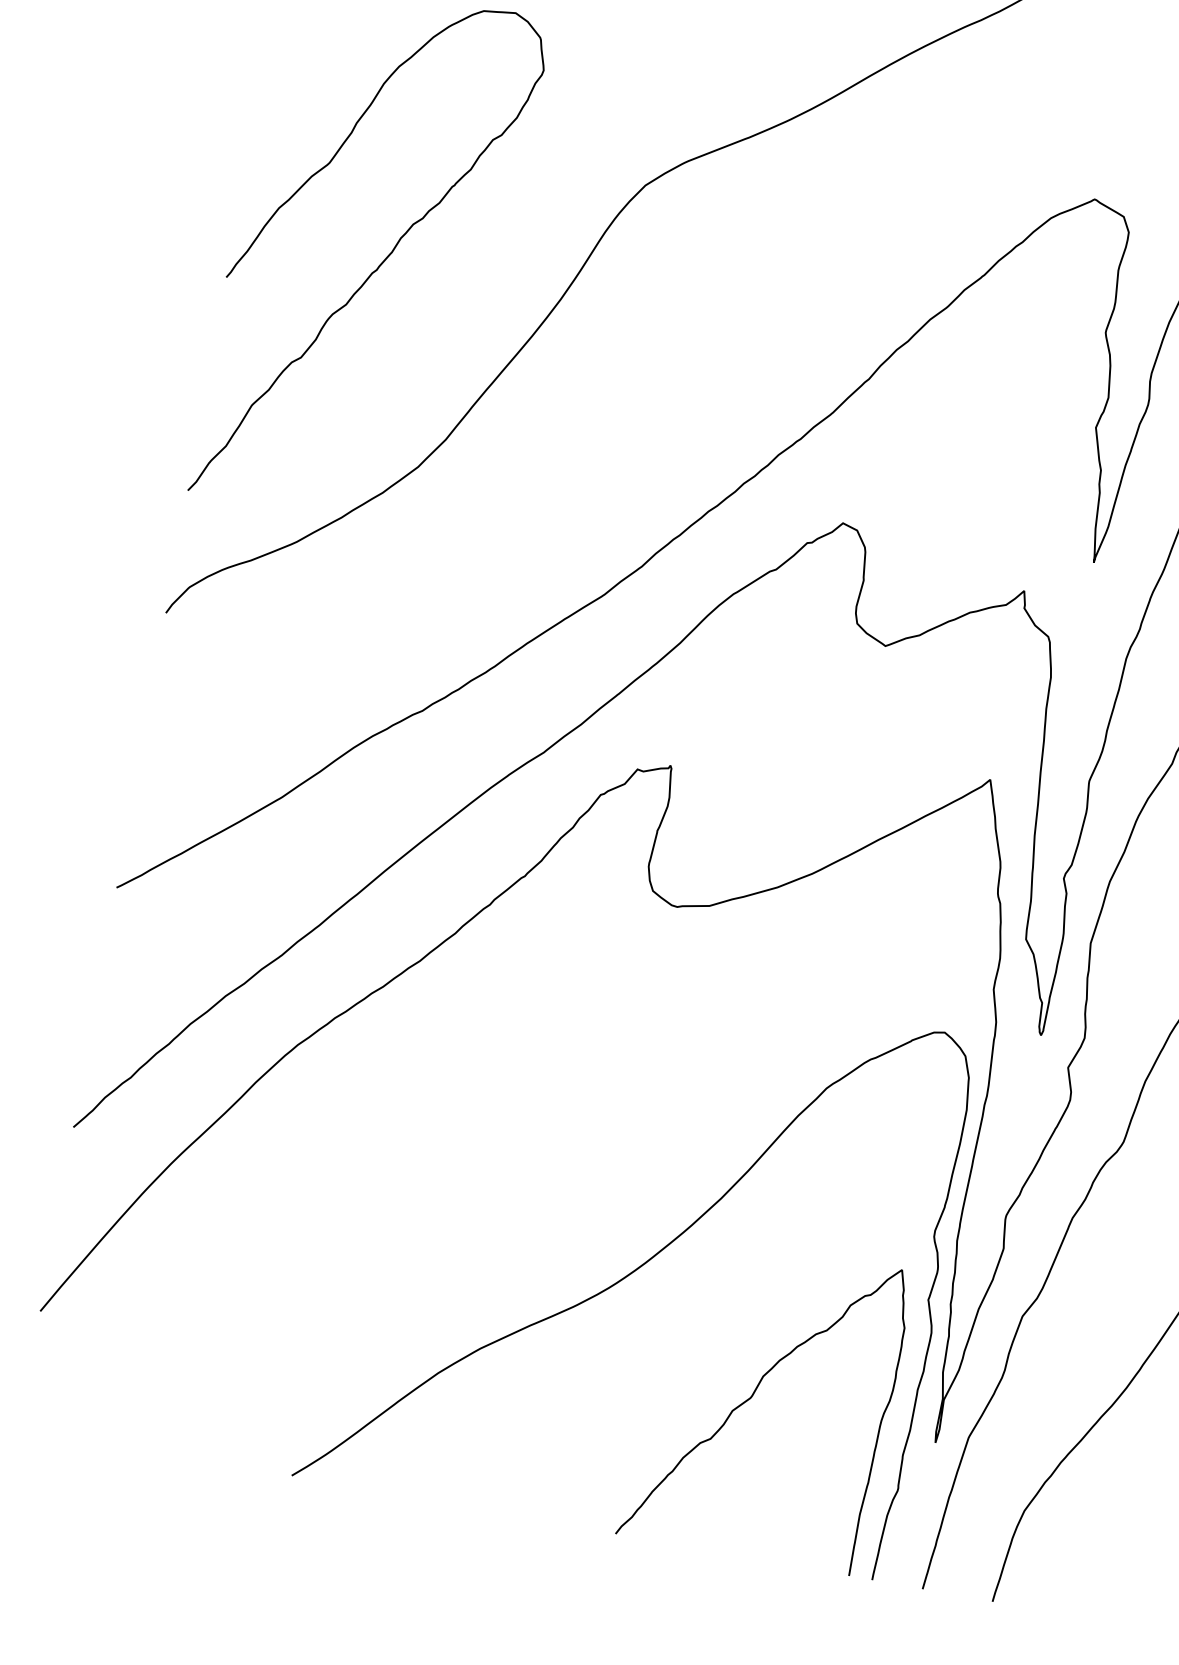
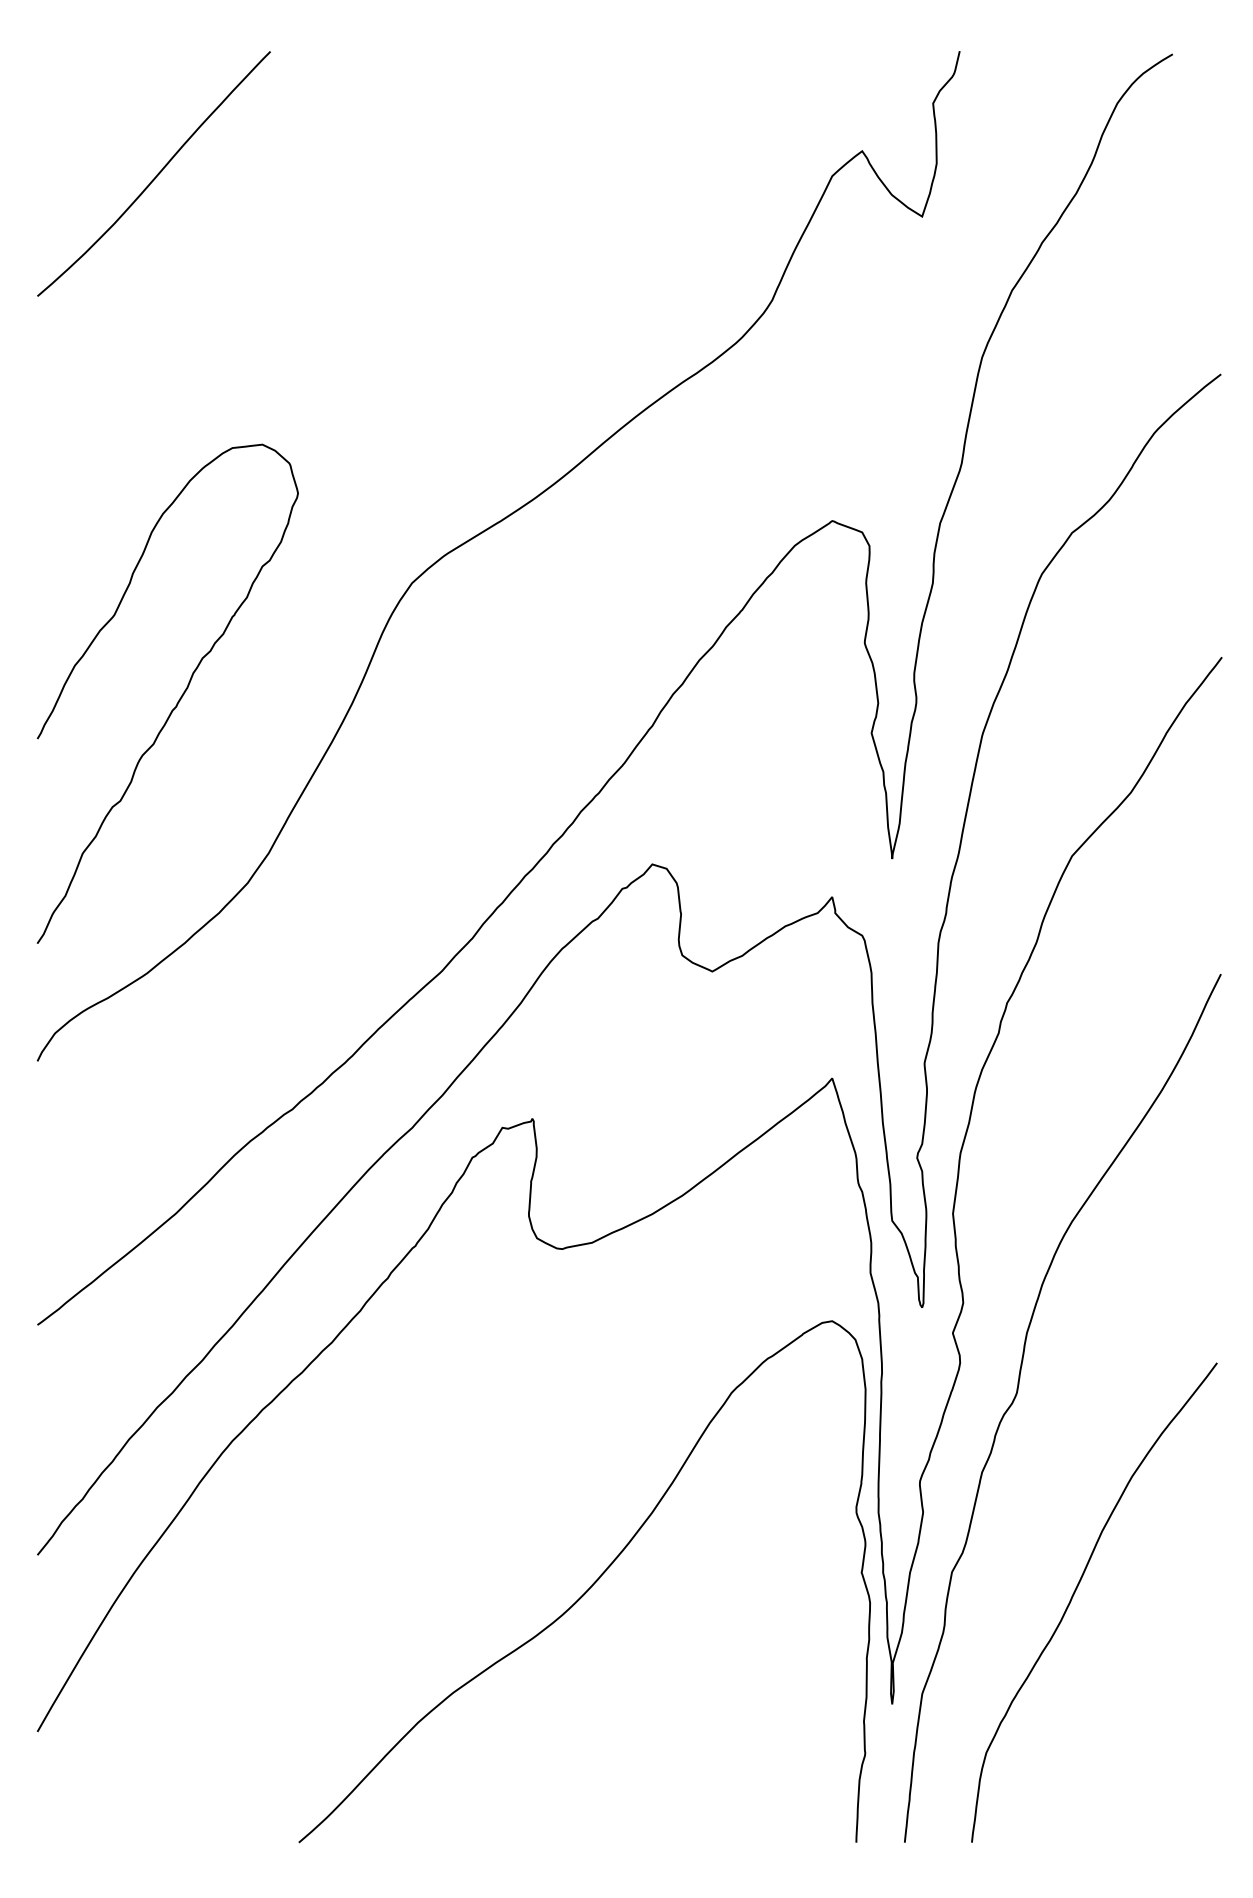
curve: (754, 1395) -> (715, 1690), removed

